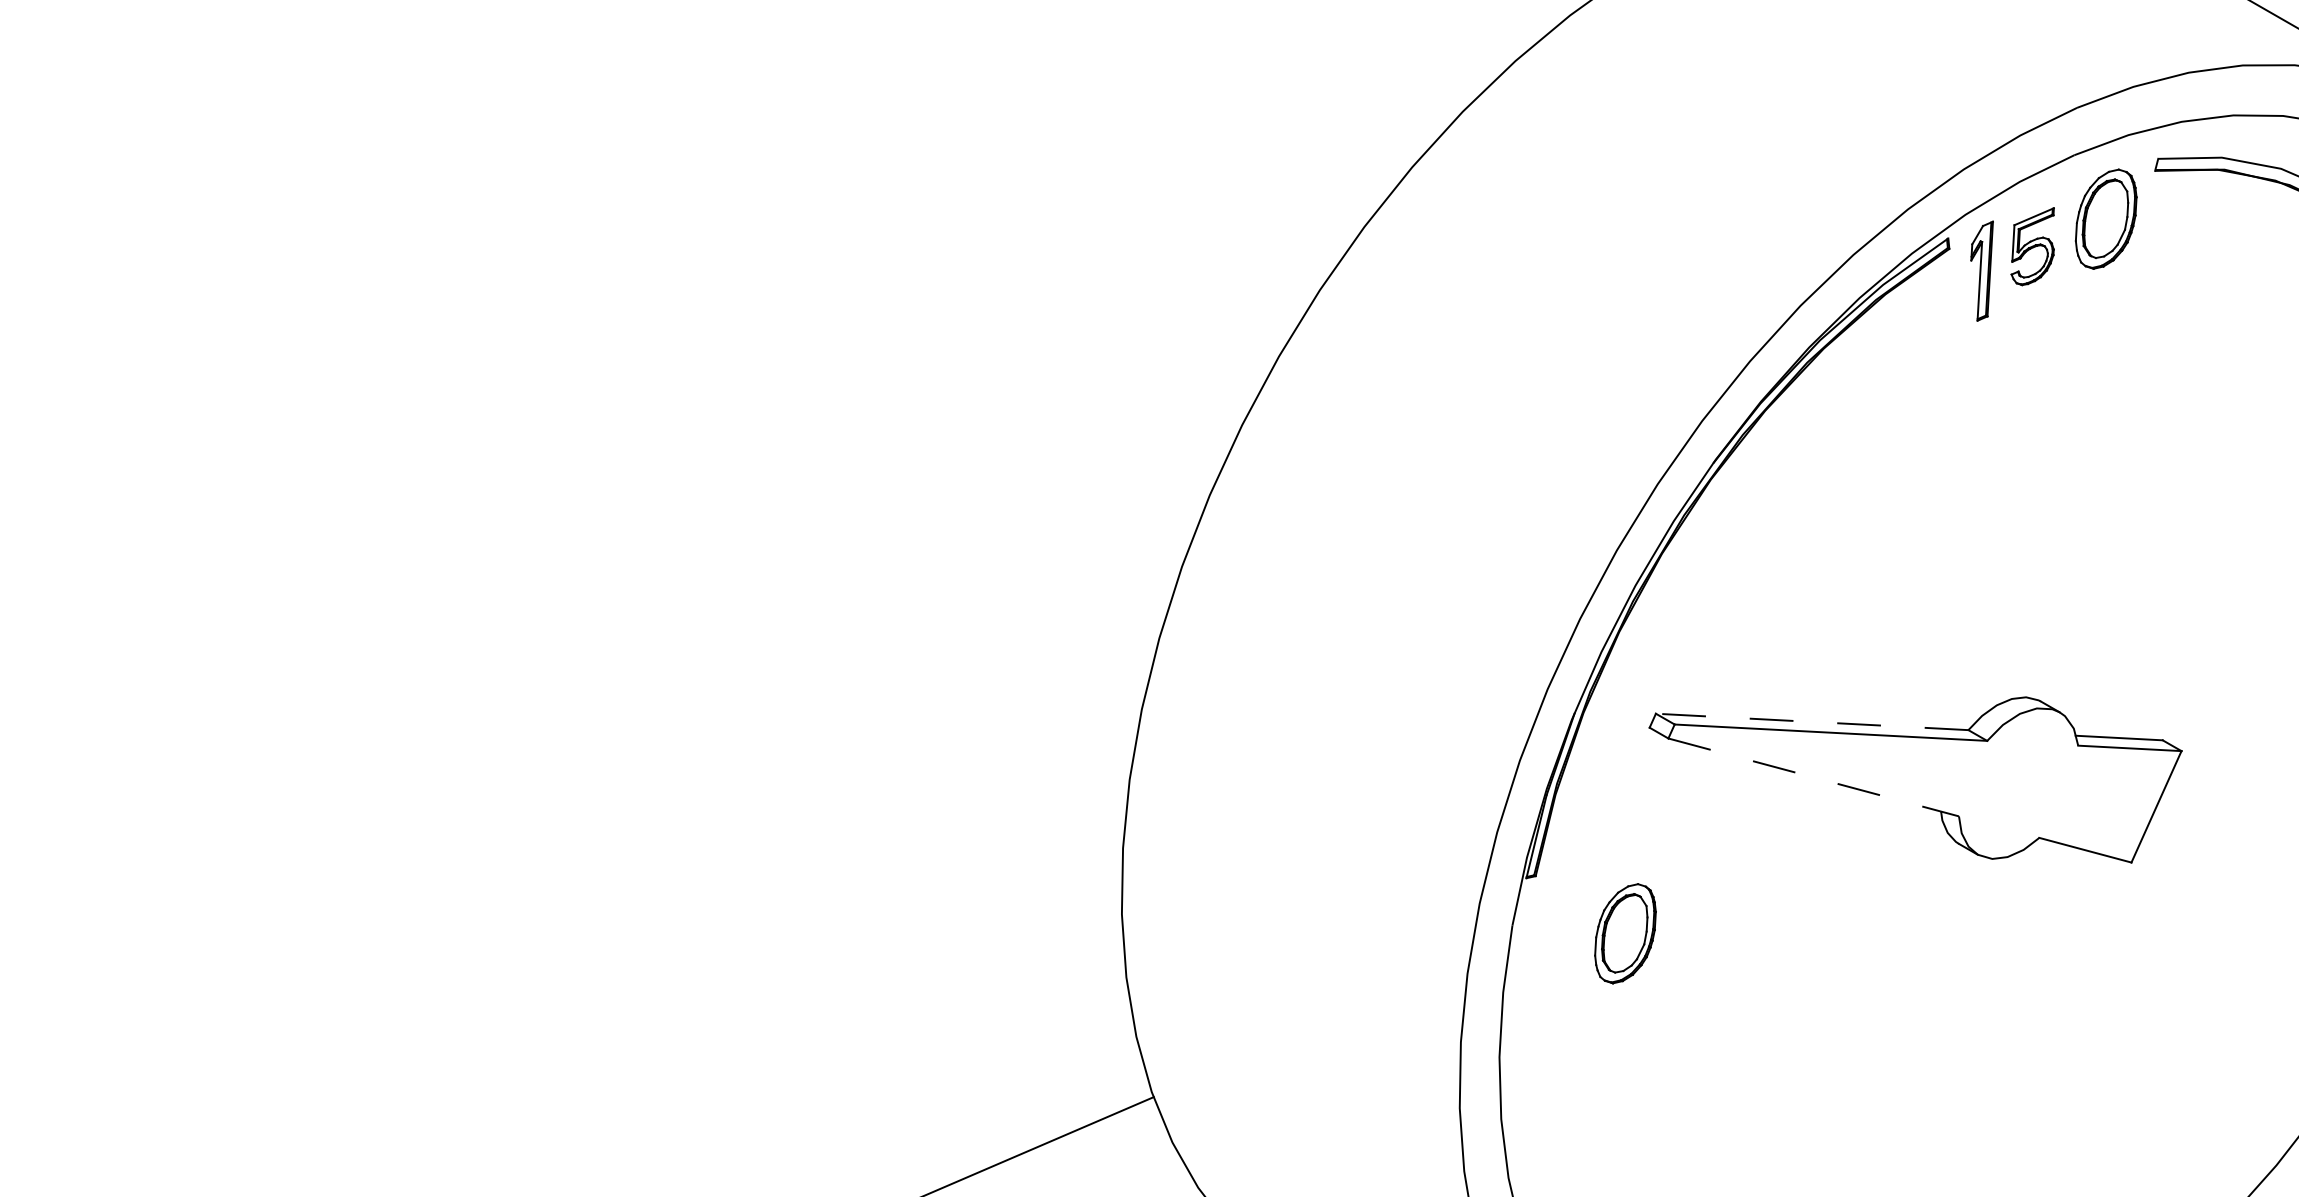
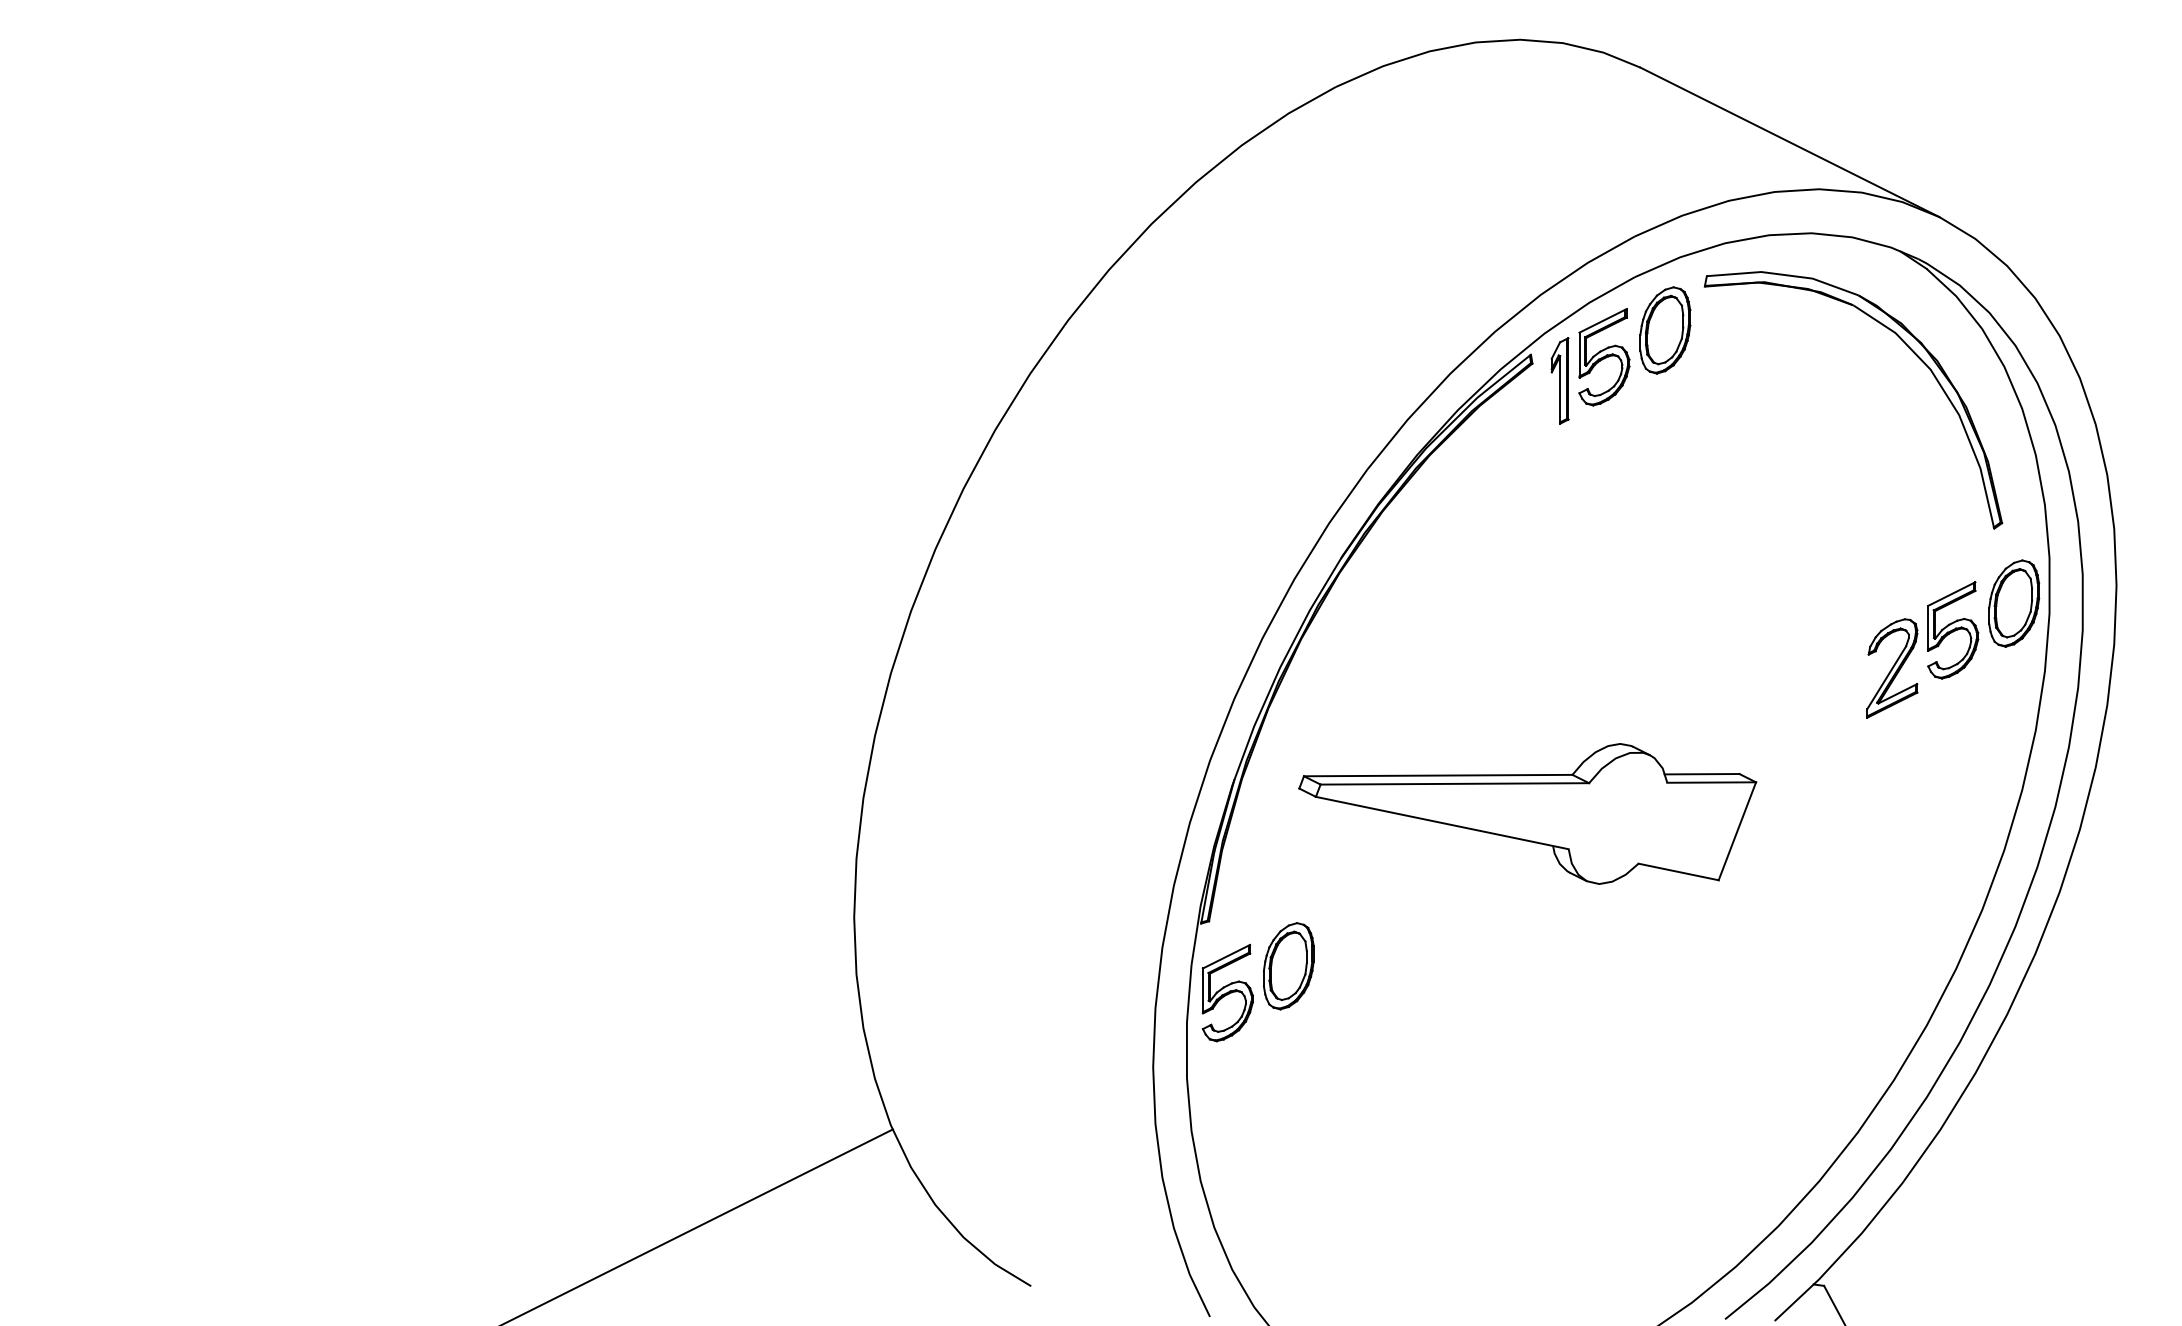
part: (2033, 246) -> (1604, 357), size x1.43
line: (1811, 721) -> (1437, 775), dashed -> solid
line: (1813, 777) -> (1442, 823), dashed -> solid
part: (1552, 960) -> (1227, 992), added

